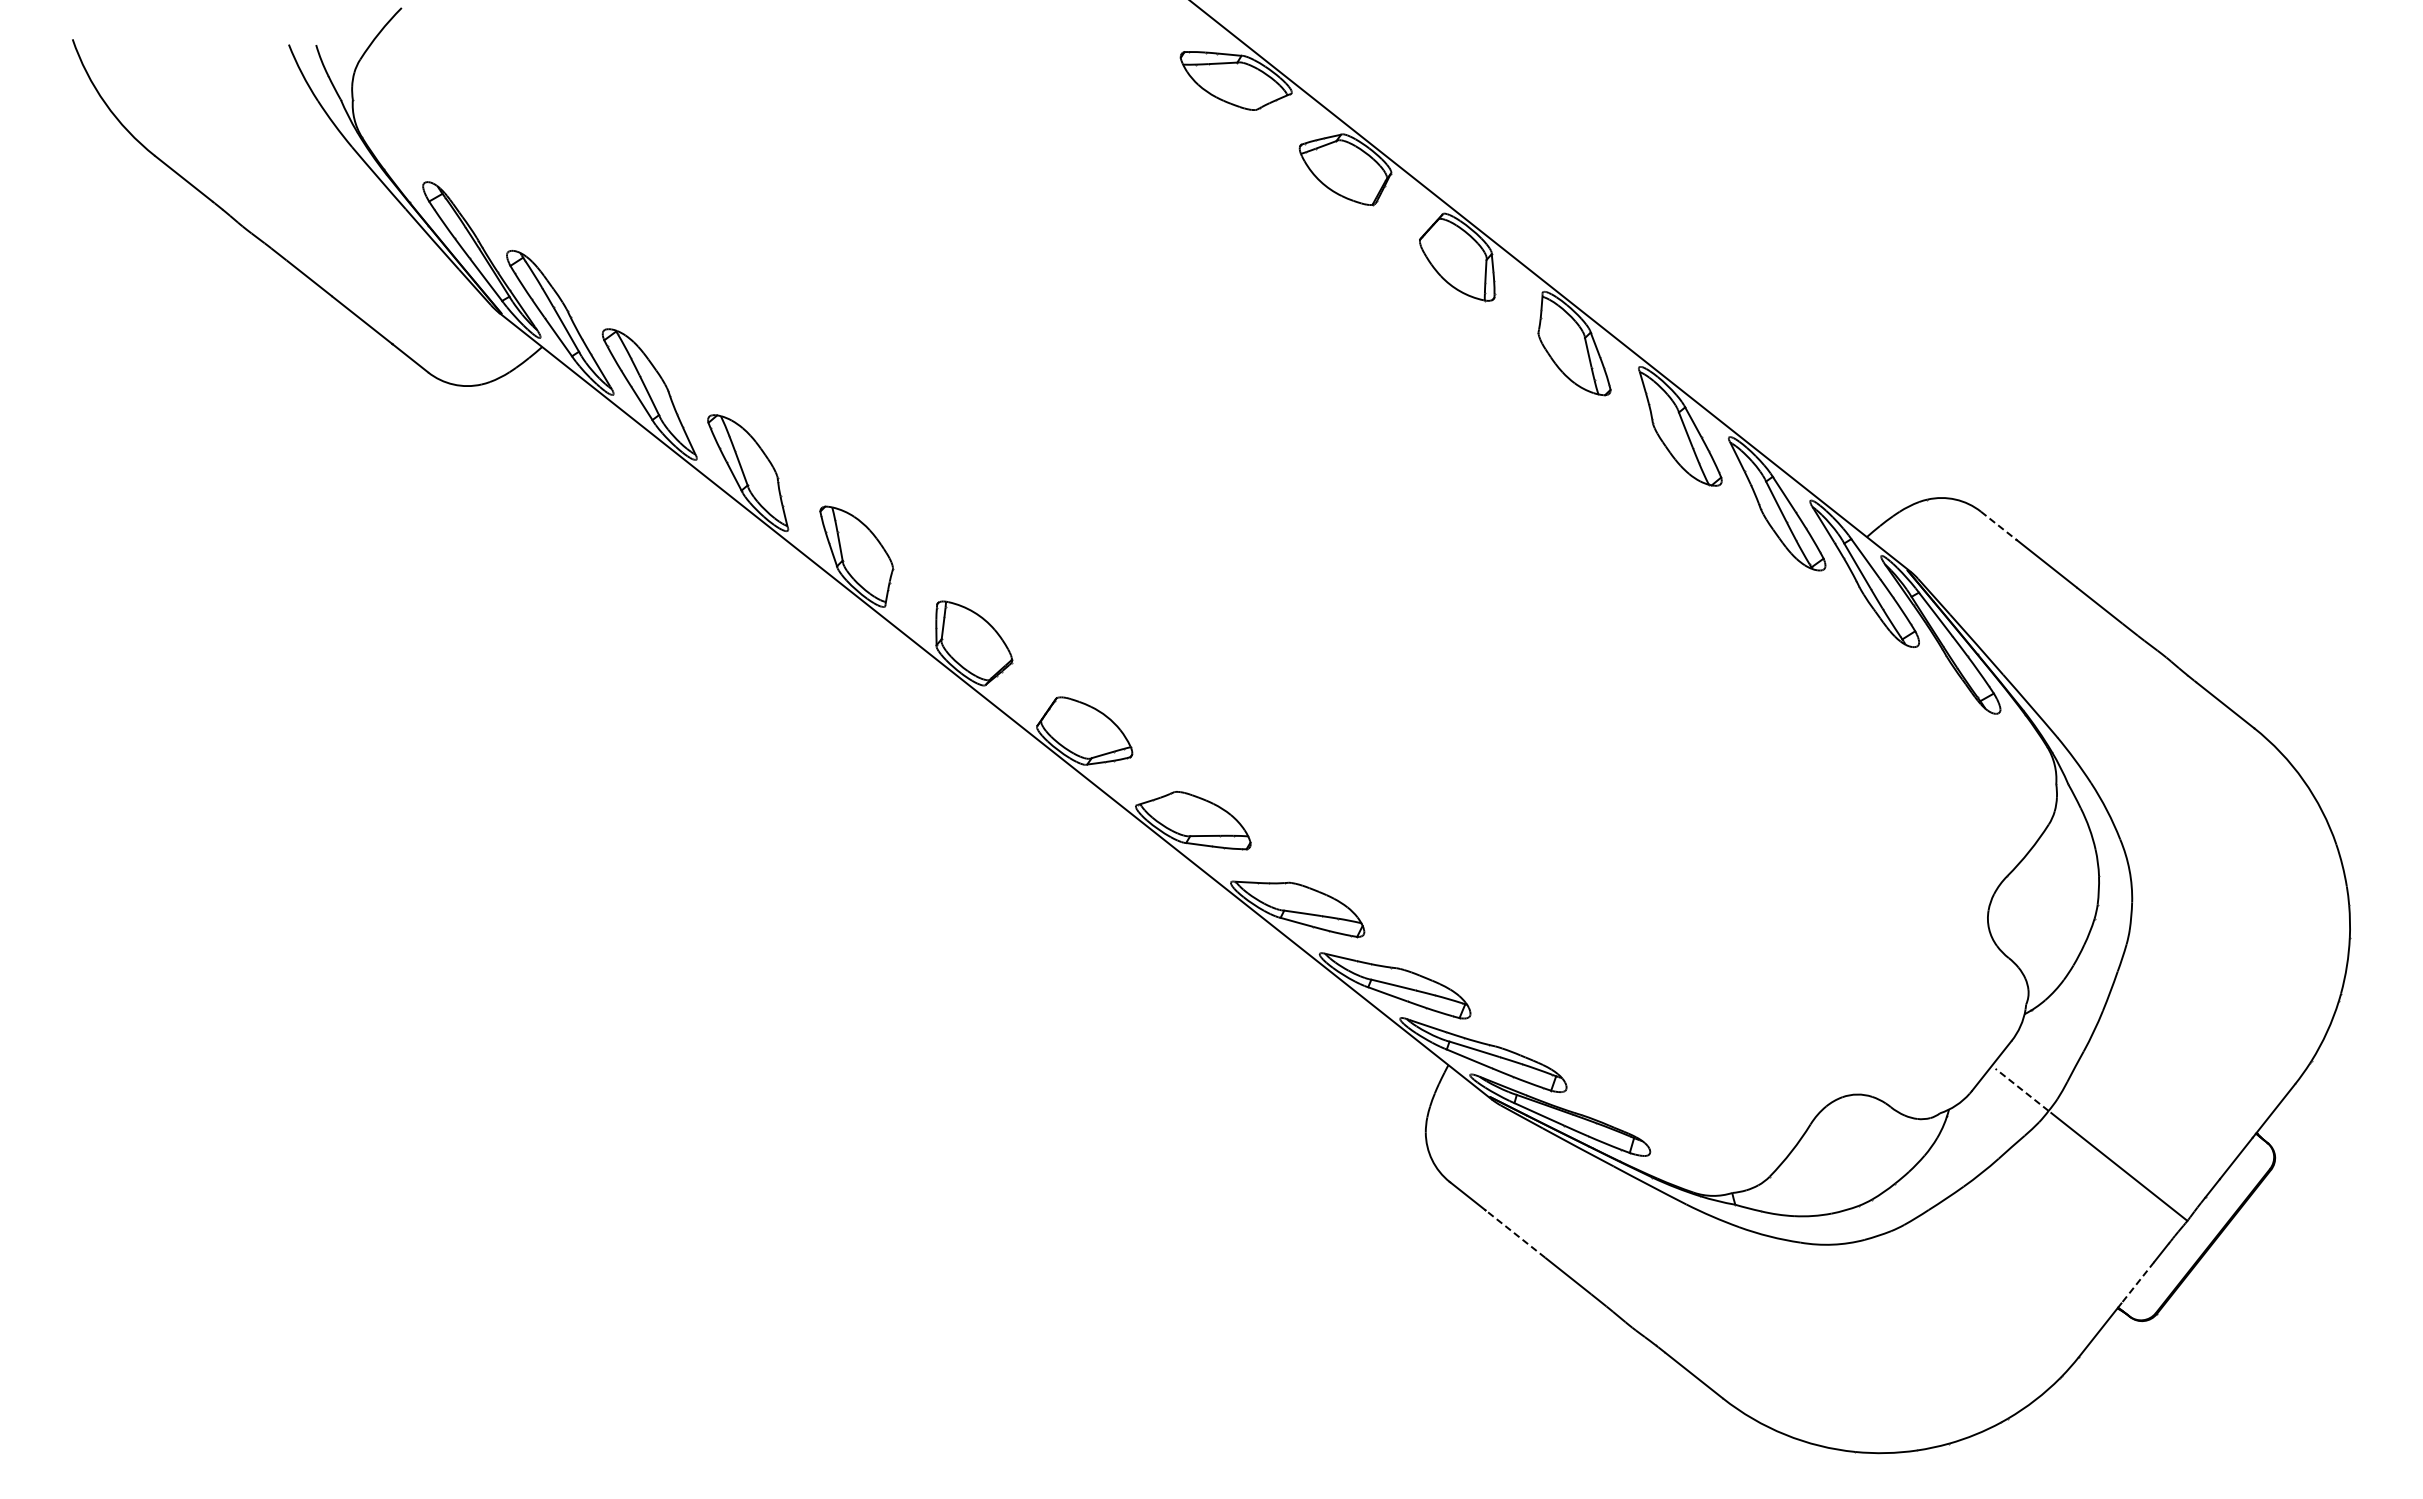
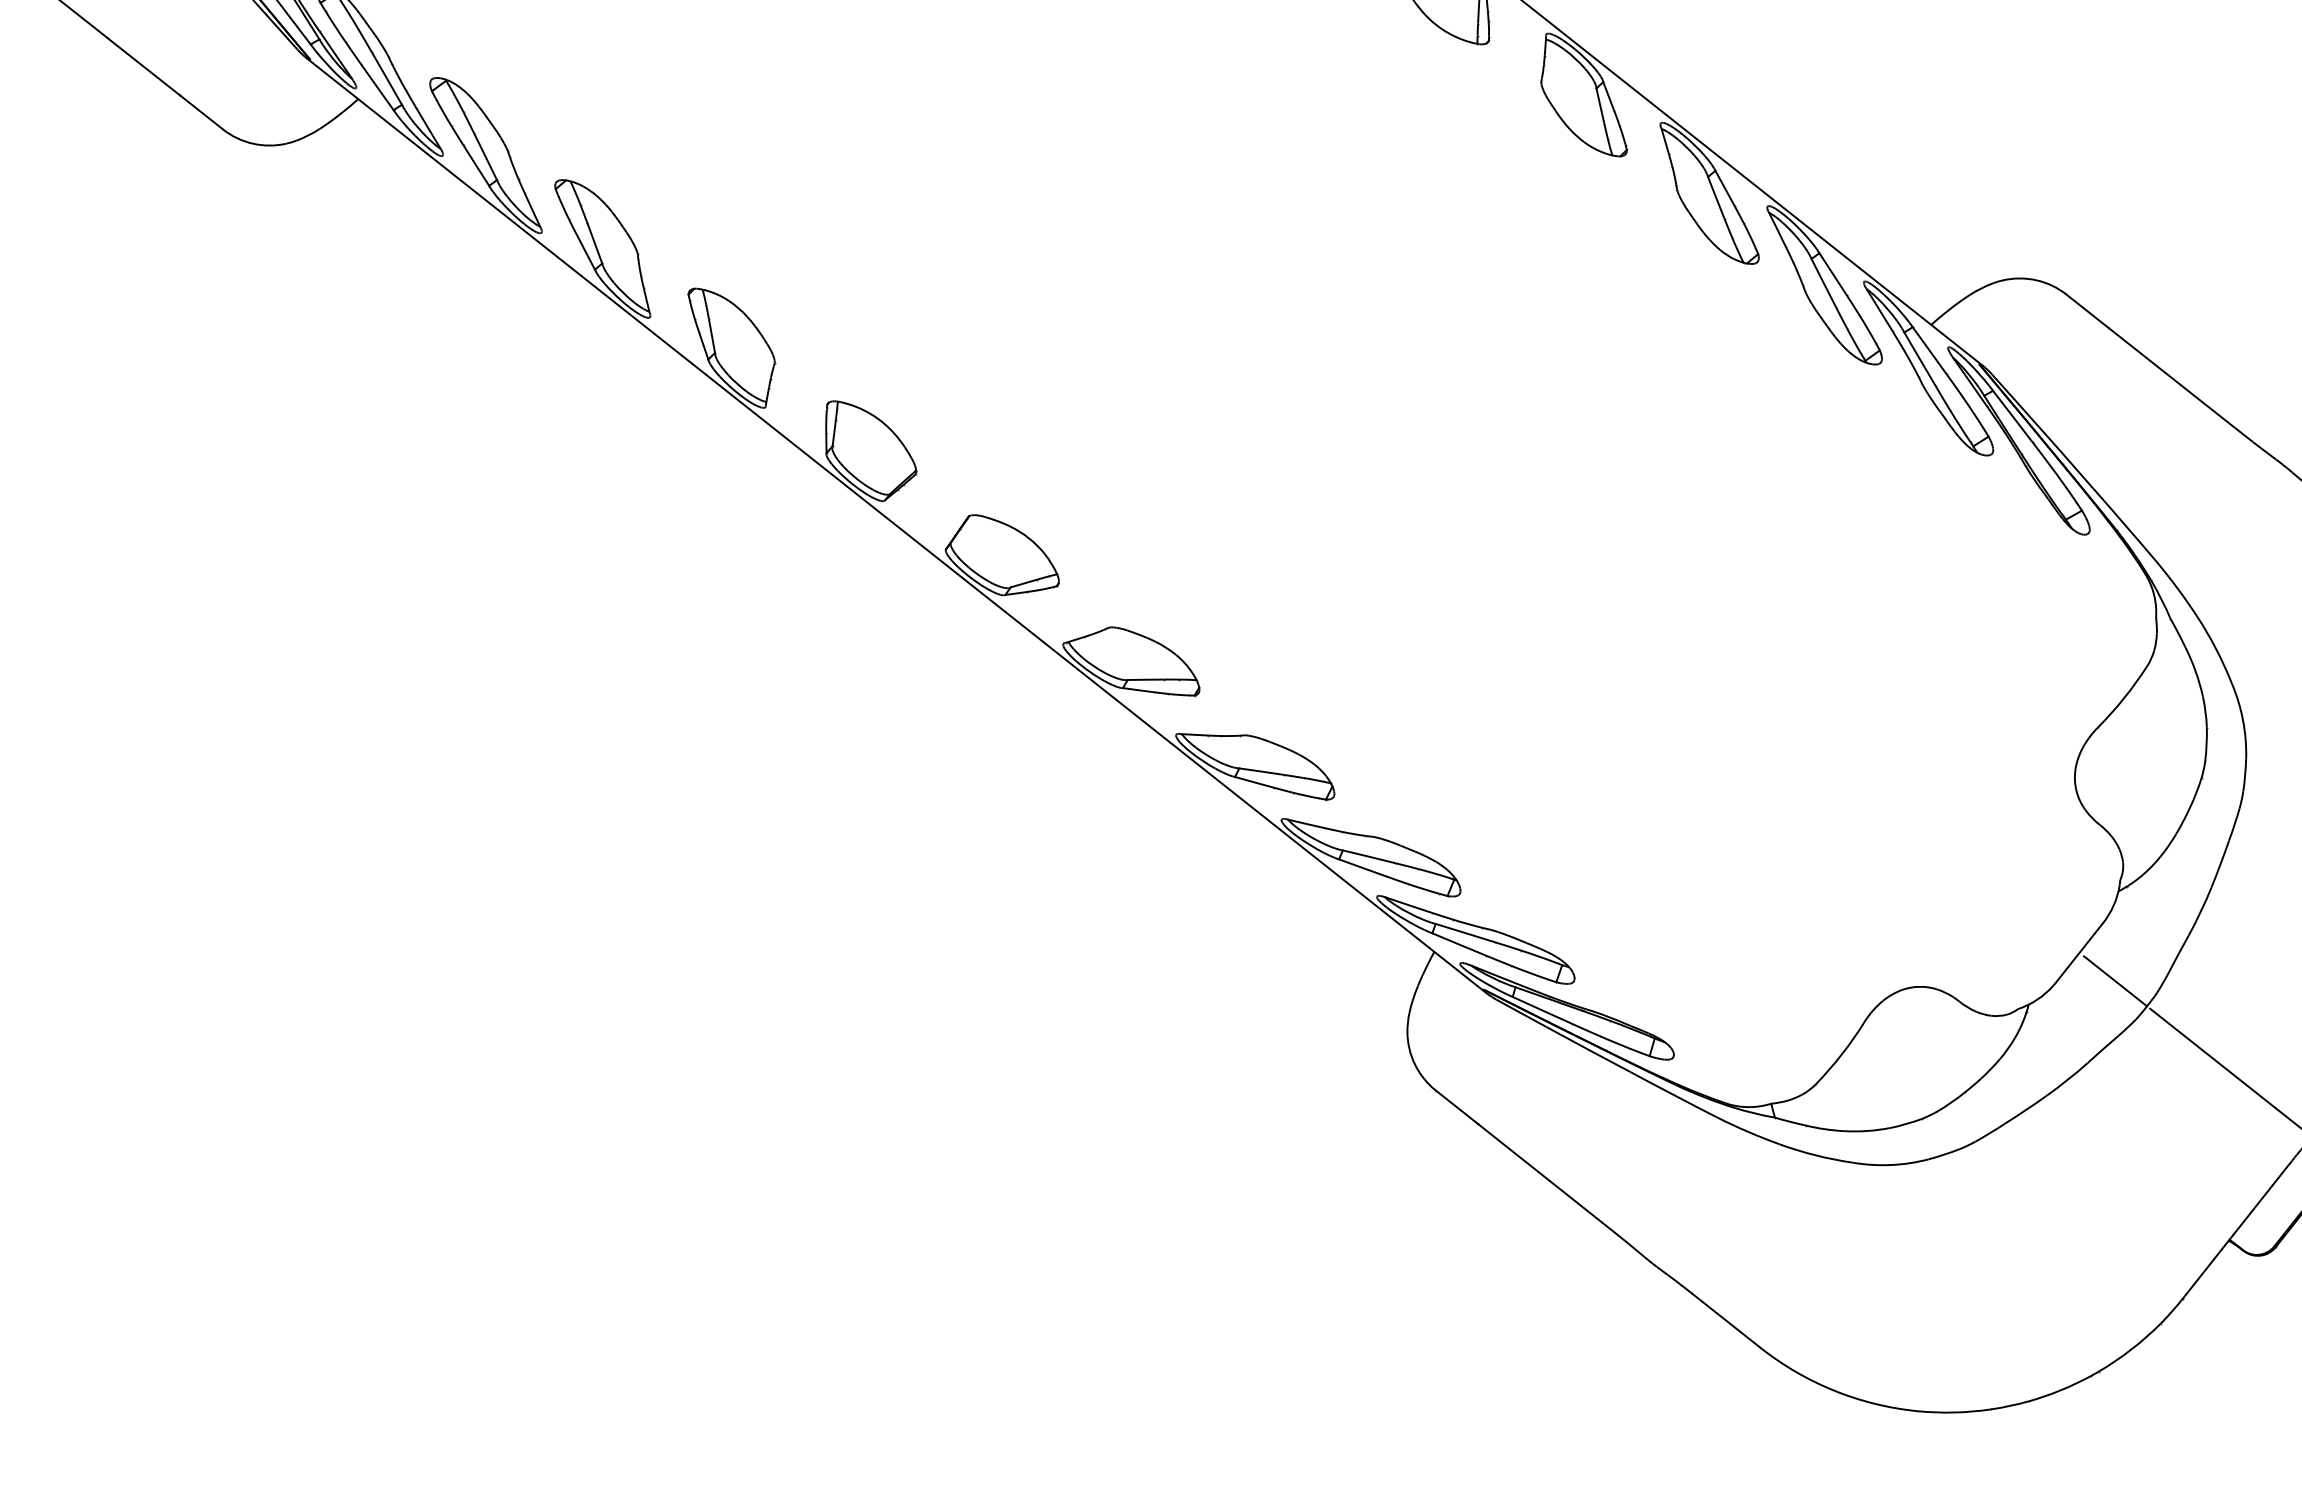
line: (1998, 525) -> (2087, 311), dashed -> solid
line: (2022, 1089) -> (2115, 980), dashed -> solid
line: (1515, 1233) -> (1513, 1151), dashed -> solid
line: (2137, 1283) -> (2252, 1211), dashed -> solid

